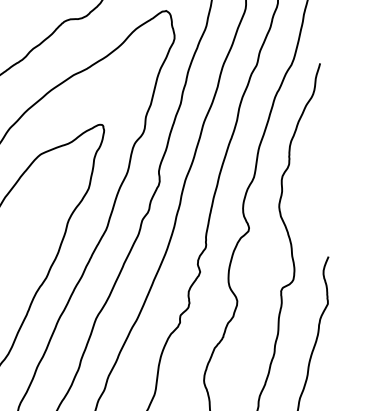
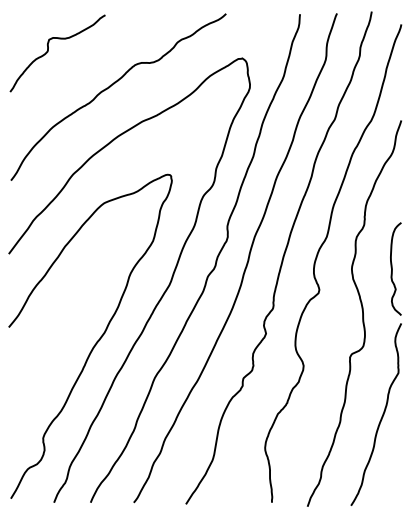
curve: (317, 204) -> (392, 268), added

